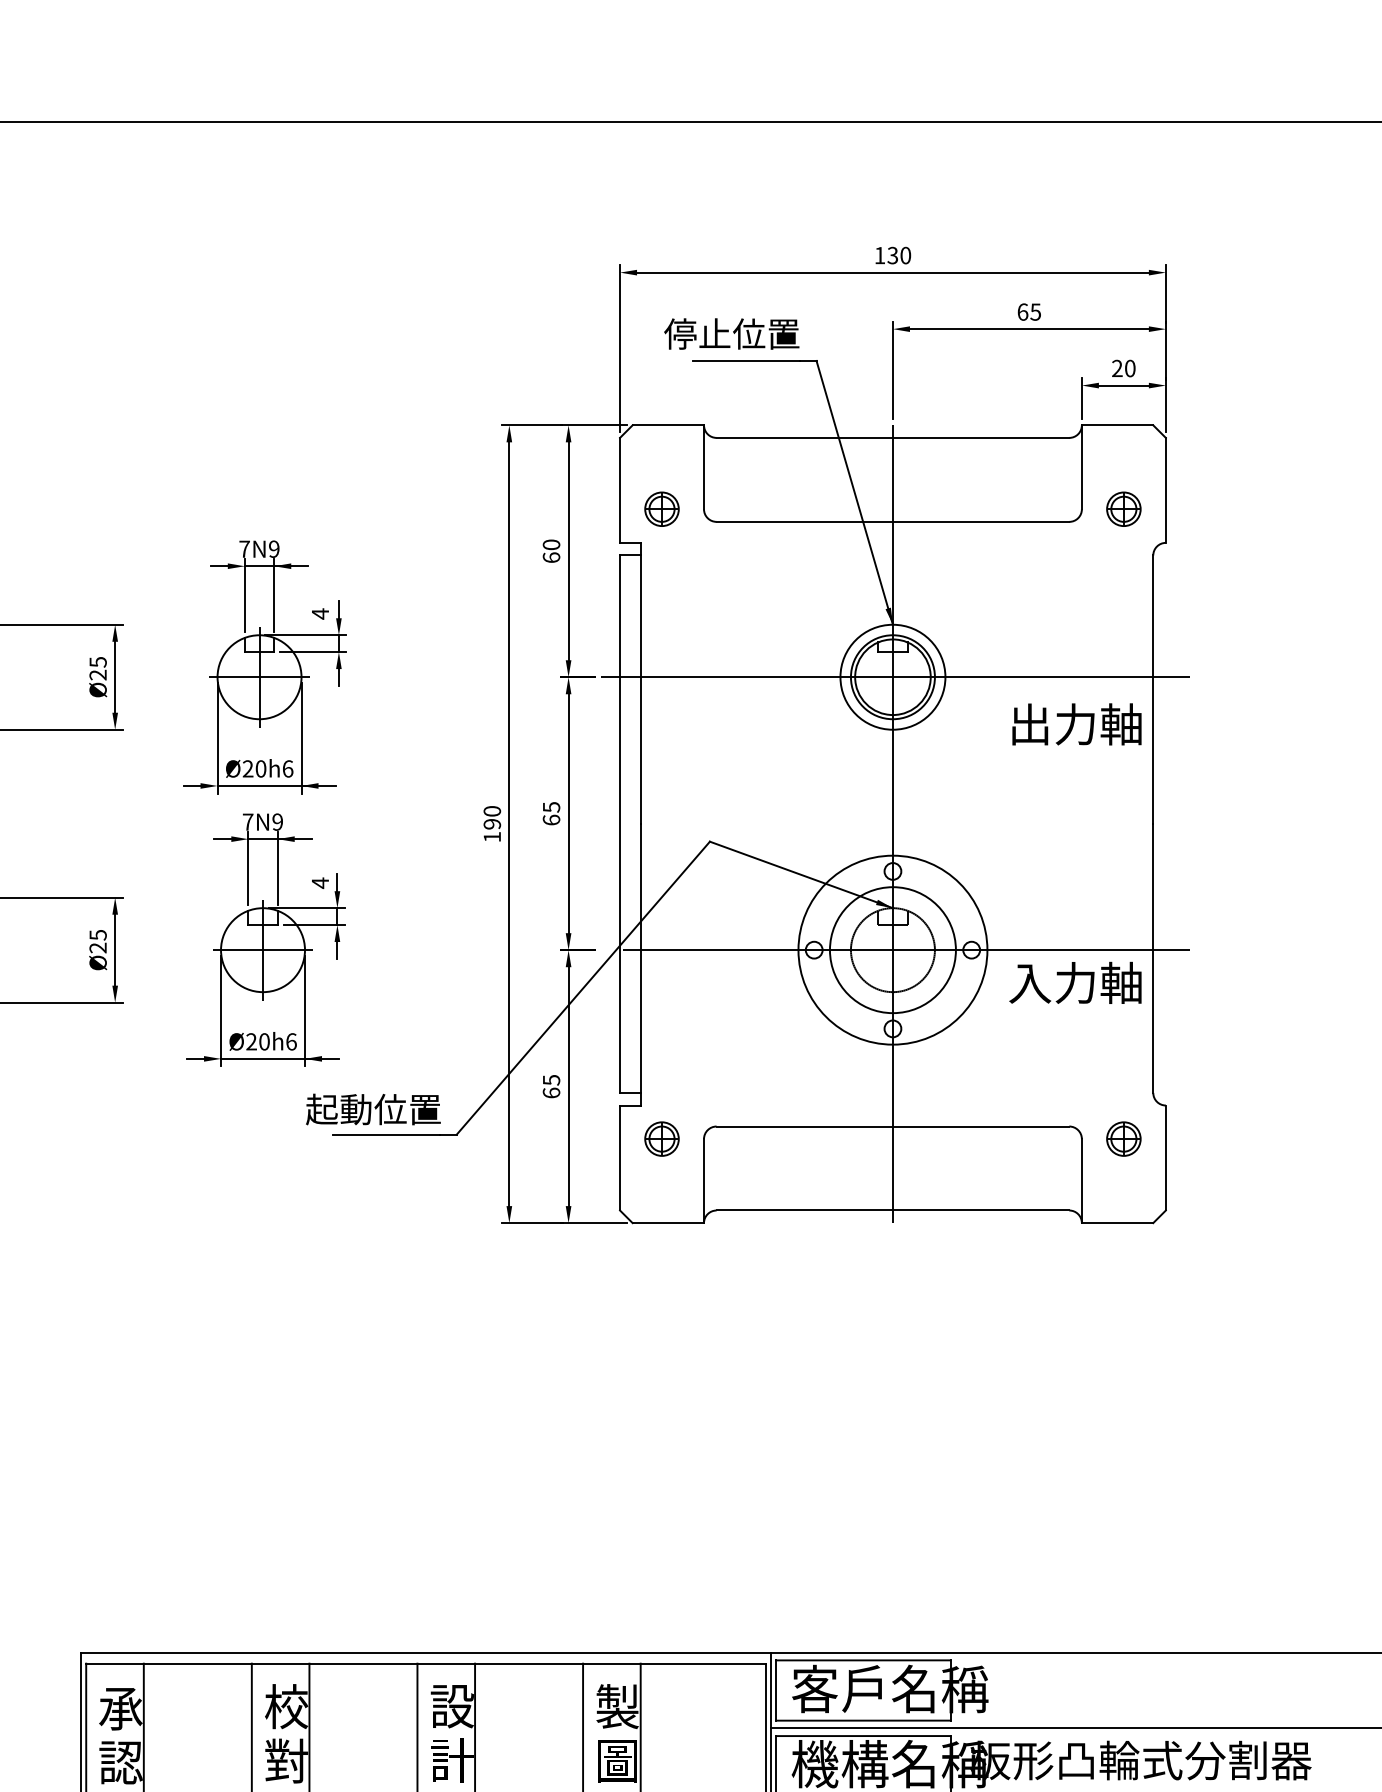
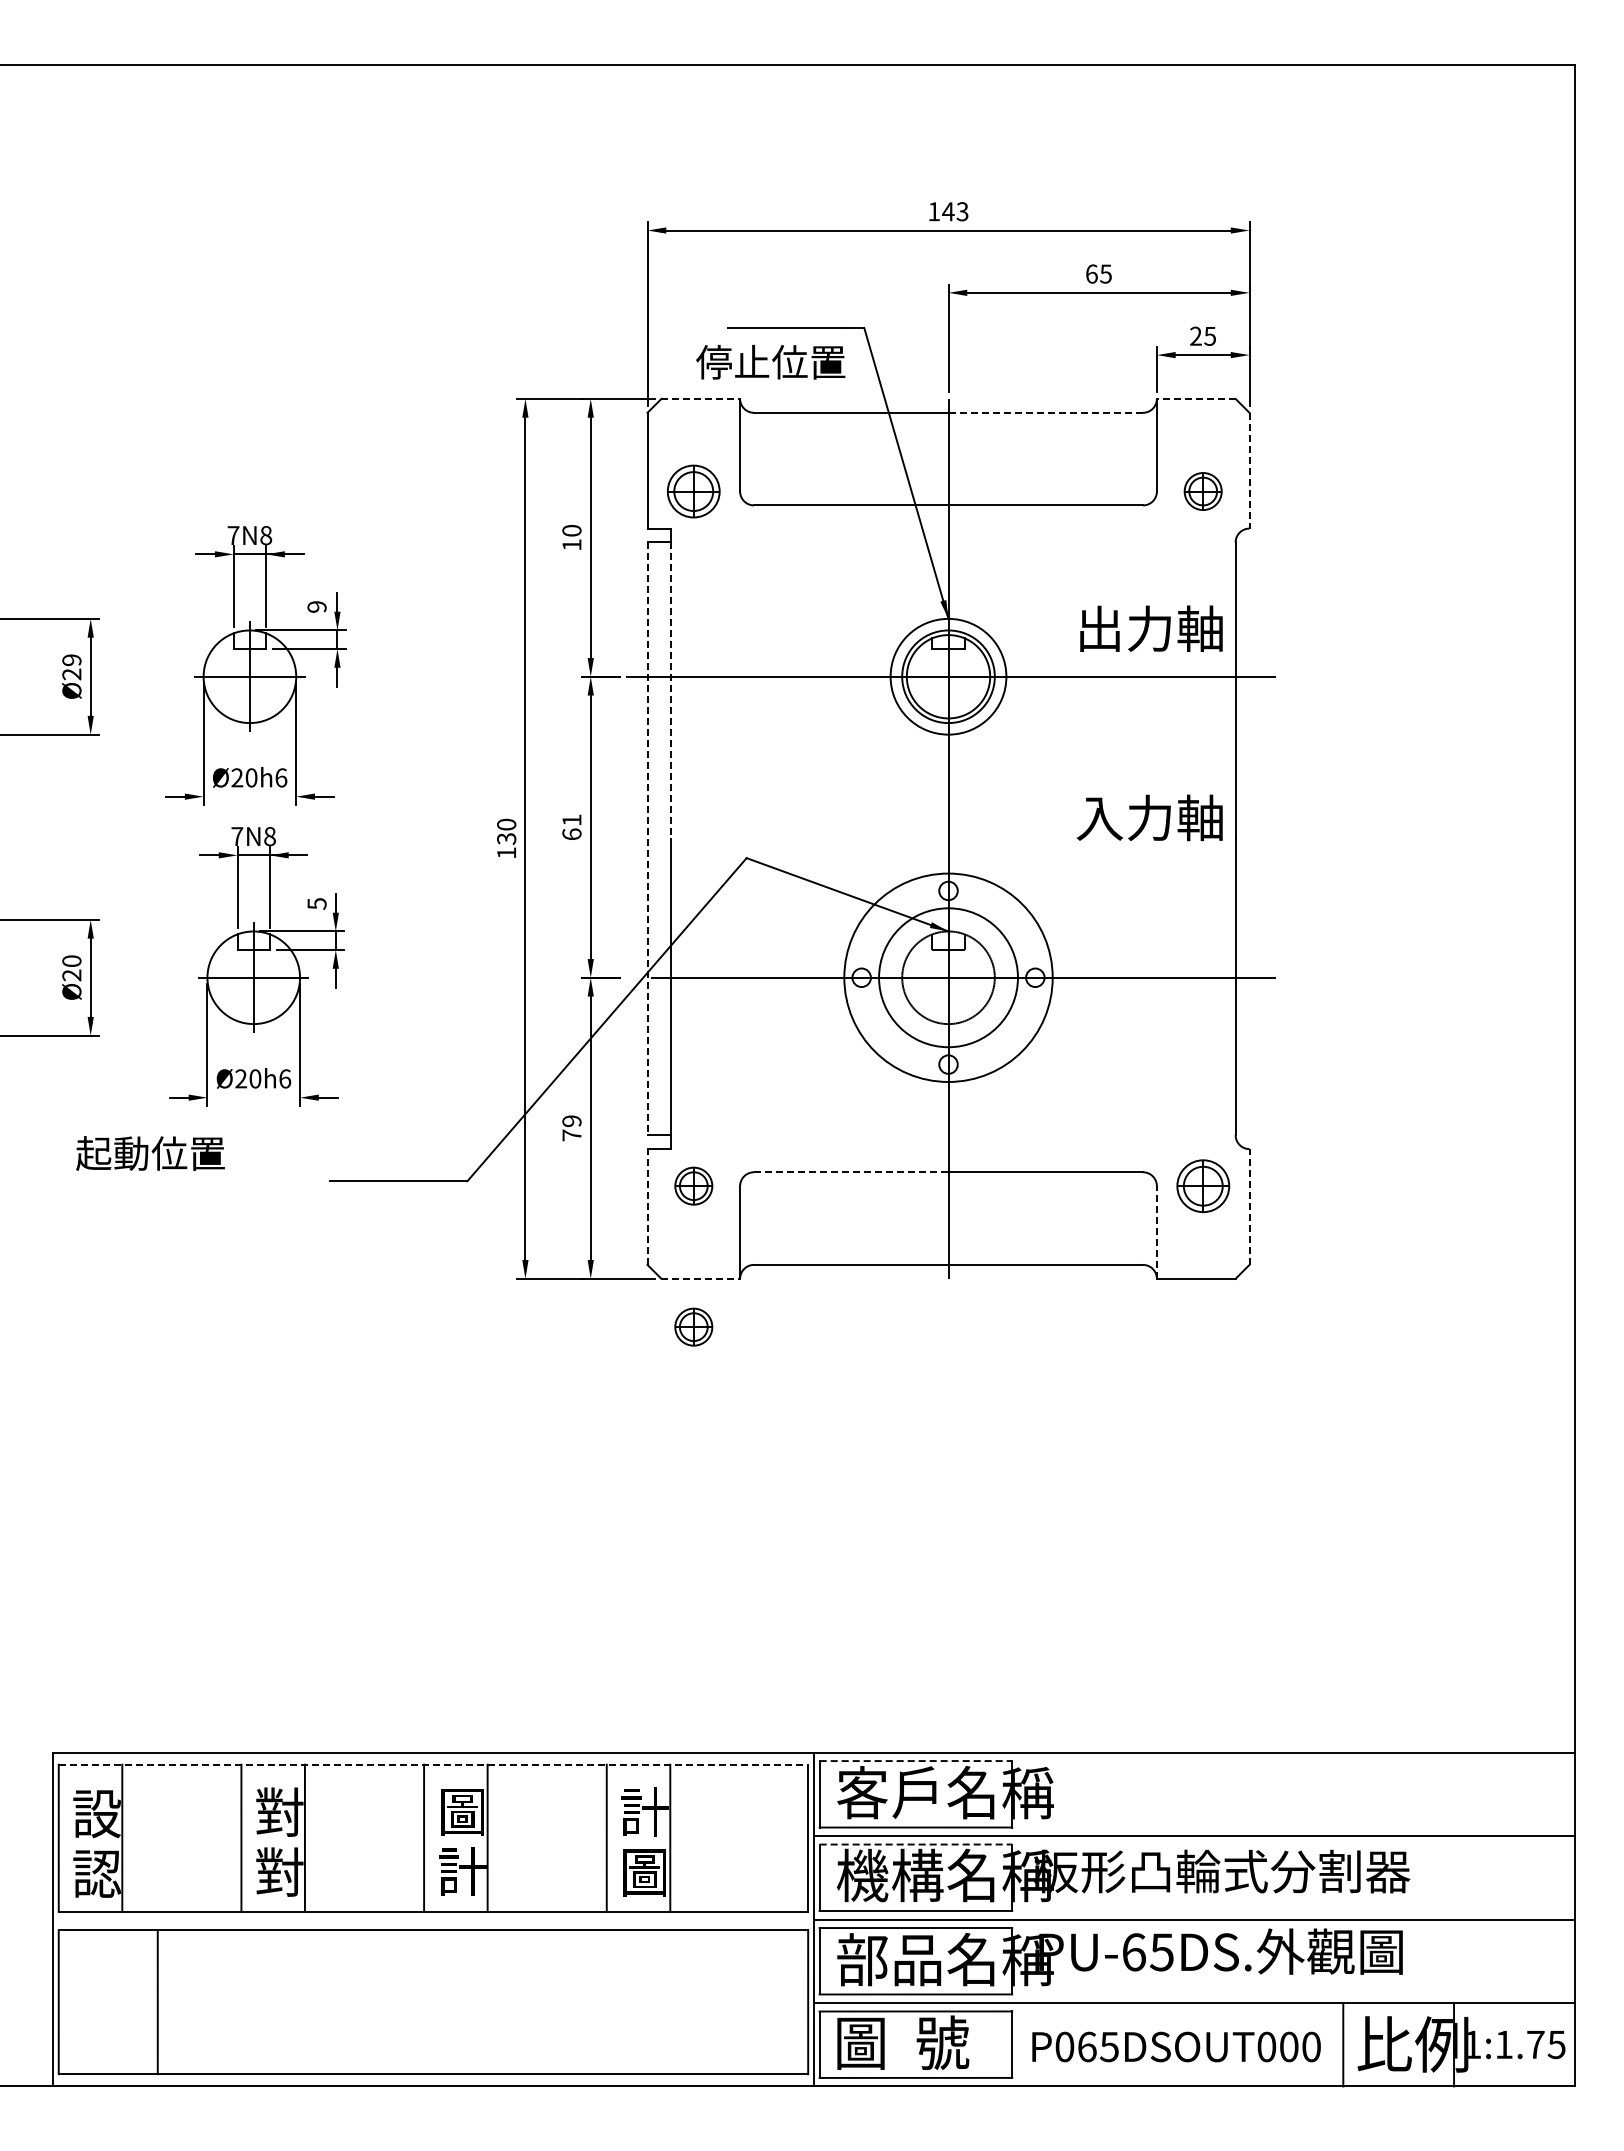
text: (899, 255) -> (955, 211), 130 -> 143
text: (731, 333) -> (770, 361), moved
text: (1130, 367) -> (1210, 335), 20 -> 25
line: (668, 424) -> (701, 398), solid -> dashed
line: (1116, 424) -> (1195, 398), solid -> dashed
line: (980, 437) -> (1045, 412), solid -> dashed
line: (1165, 490) -> (1249, 470), solid -> dashed
part: (661, 509) -> (693, 491), size x1.4
text: (274, 549) -> (266, 535), 7N9 -> 7N8
text: (551, 557) -> (571, 544), 60 -> 10
text: (319, 613) -> (316, 606), 4 -> 9
text: (97, 662) -> (71, 660), Ø25 -> Ø29
line: (640, 690) -> (670, 691), solid -> dashed
text: (1077, 724) -> (1151, 628), moved
line: (261, 785) -> (252, 796), removed
text: (551, 807) -> (571, 820), 65 -> 61
text: (277, 822) -> (269, 836), 7N9 -> 7N8
text: (492, 823) -> (506, 838), 190 -> 130
line: (620, 824) -> (647, 839), solid -> dashed
text: (319, 882) -> (316, 903), 4 -> 5
text: (97, 935) -> (71, 961), Ø25 -> Ø20
text: (1075, 982) -> (1149, 817), moved
line: (265, 1058) -> (256, 1097), removed
text: (551, 1086) -> (571, 1128), 65 -> 79
text: (373, 1109) -> (150, 1153), moved
line: (804, 1126) -> (851, 1172), solid -> dashed
part: (1123, 1138) -> (1202, 1185), size x1.4
line: (620, 1158) -> (647, 1207), solid -> dashed
line: (1165, 1158) -> (1249, 1207), solid -> dashed
line: (1081, 1180) -> (1156, 1231), solid -> dashed
line: (668, 1222) -> (701, 1278), solid -> dashed
part: (661, 1266) -> (693, 1326), added
line: (863, 1660) -> (916, 1761), solid -> dashed
line: (425, 1663) -> (433, 1764), solid -> dashed
text: (286, 1706) -> (279, 1811), 校 -> 對
text: (617, 1706) -> (644, 1811), 製 -> 計
text: (452, 1707) -> (462, 1812), 設 -> 圖
text: (120, 1708) -> (96, 1814), 承 -> 設
line: (863, 1736) -> (916, 1844), solid -> dashed

